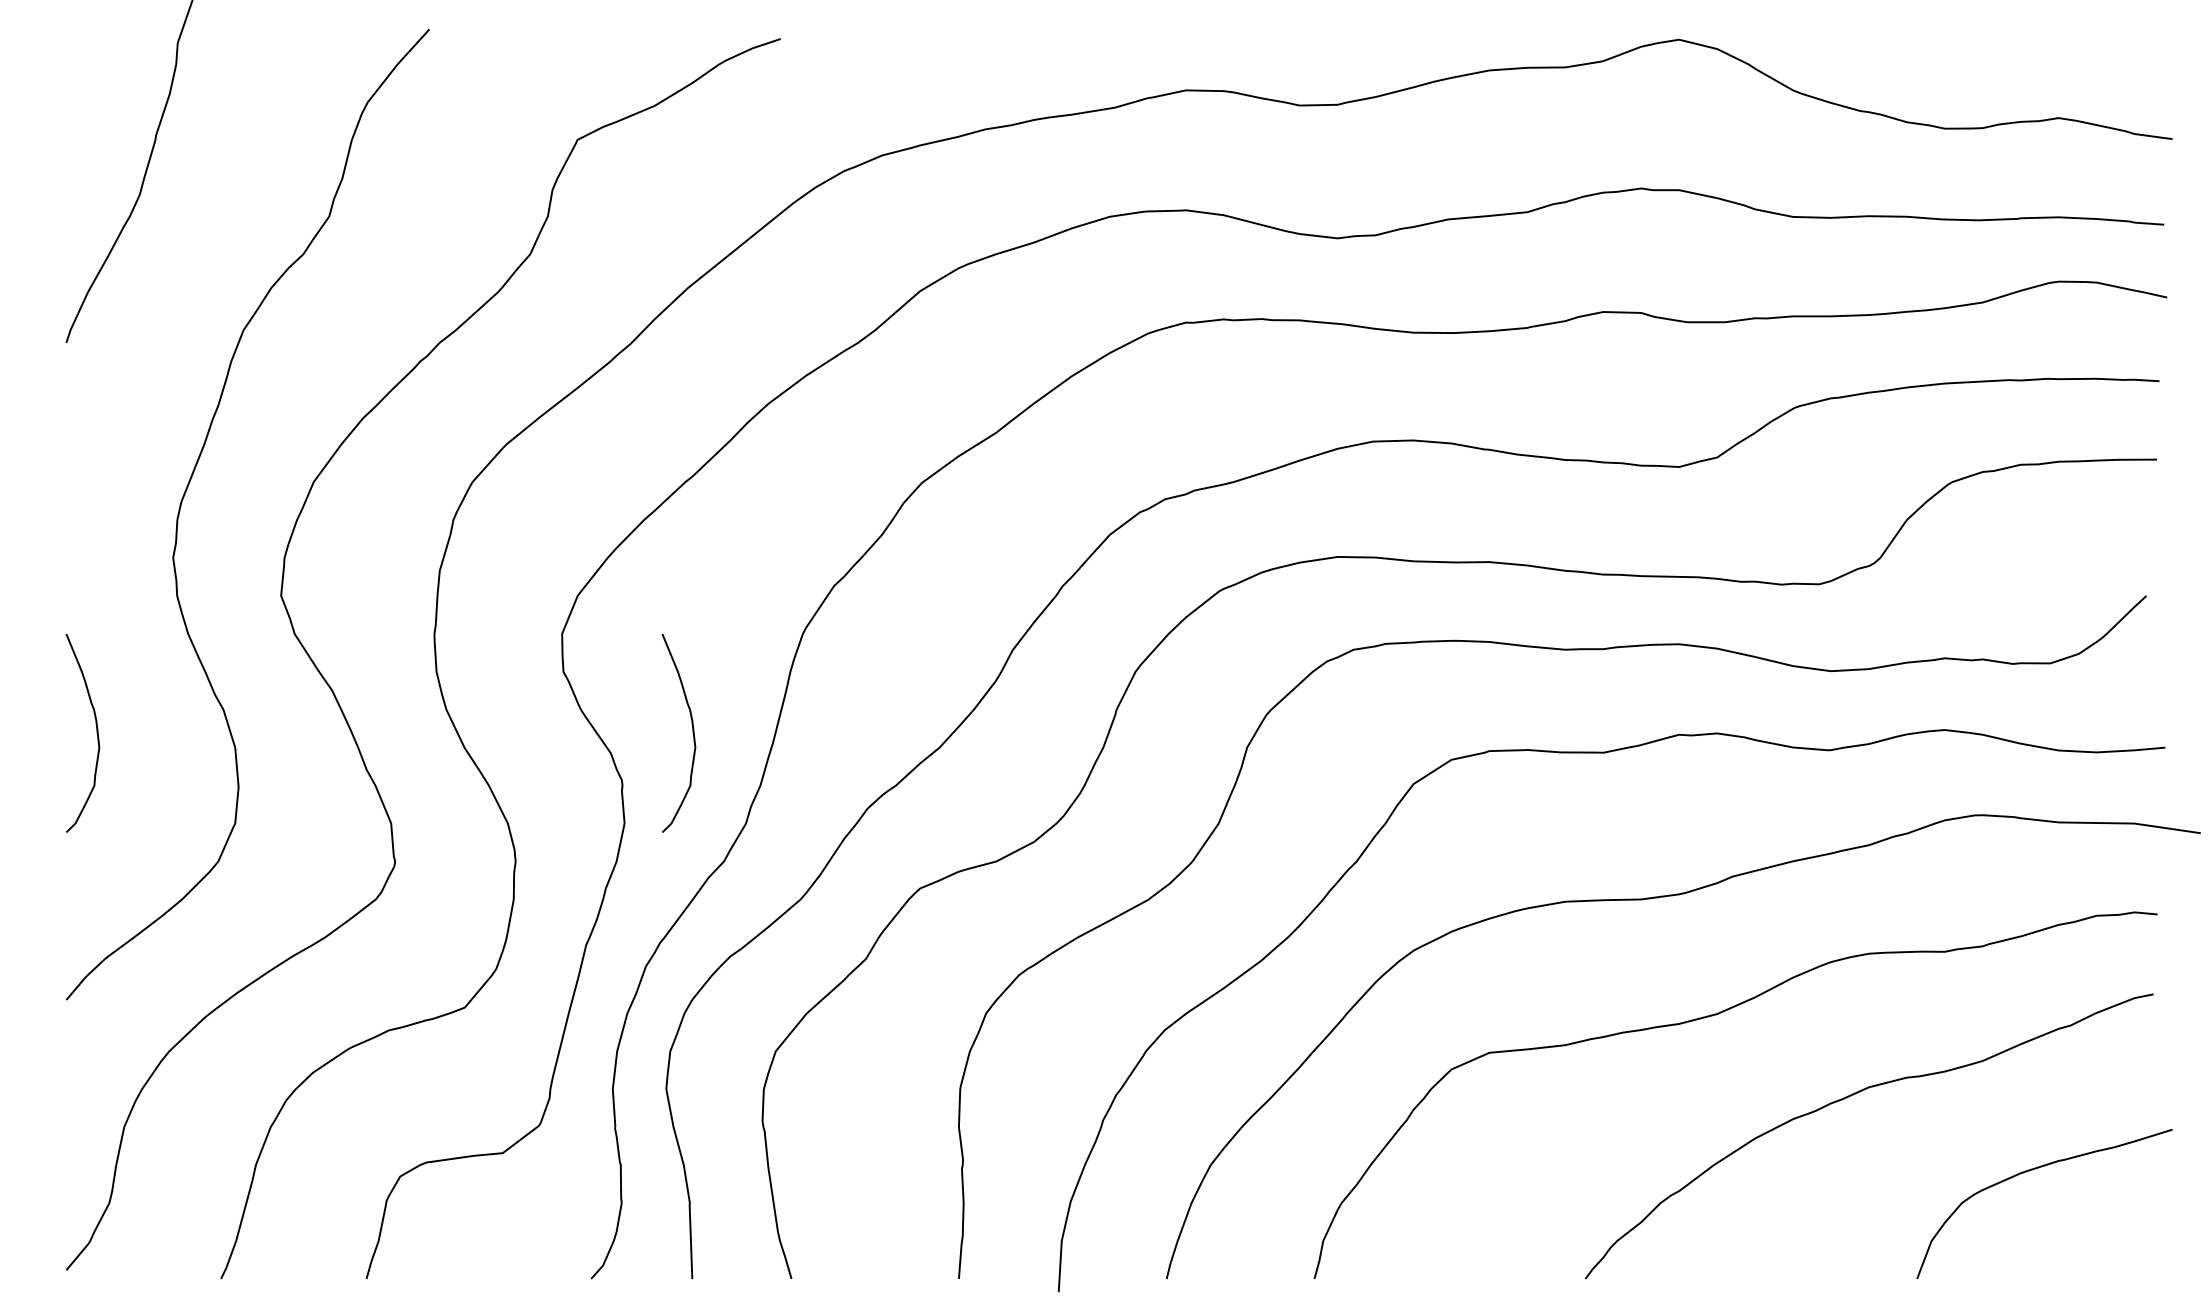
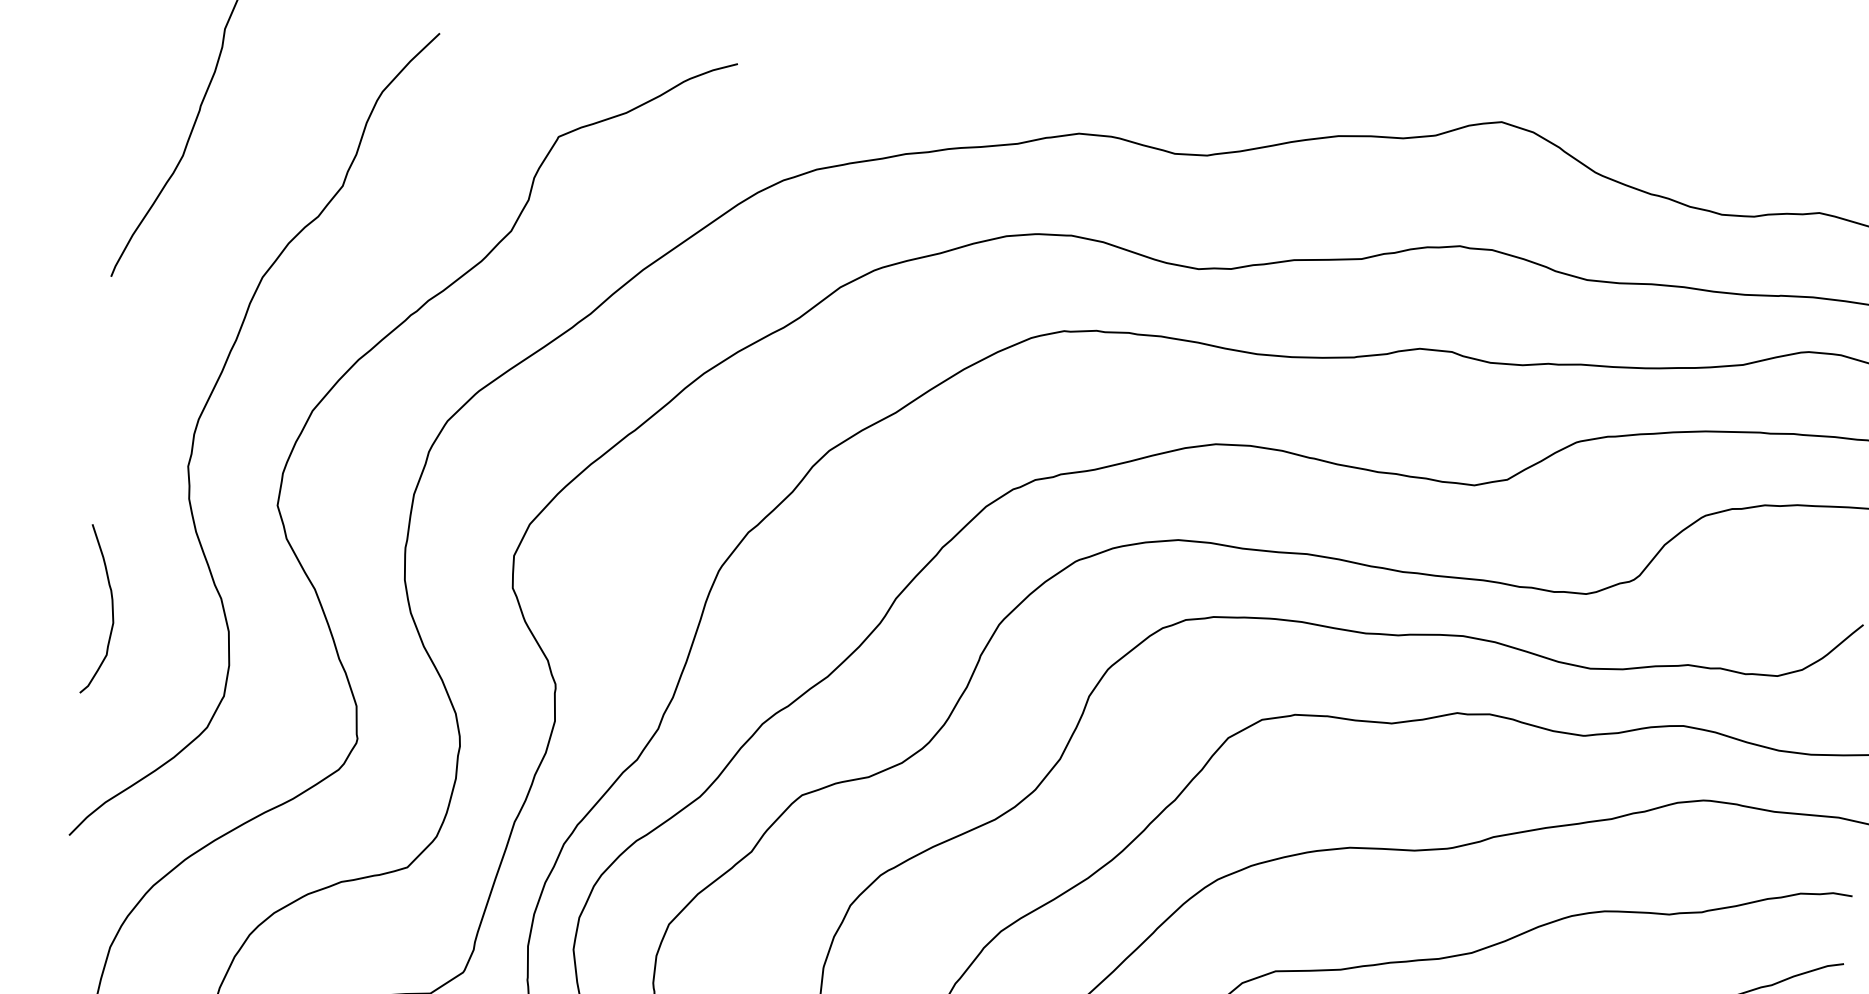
curve: (692, 733) -> (618, 648), removed

